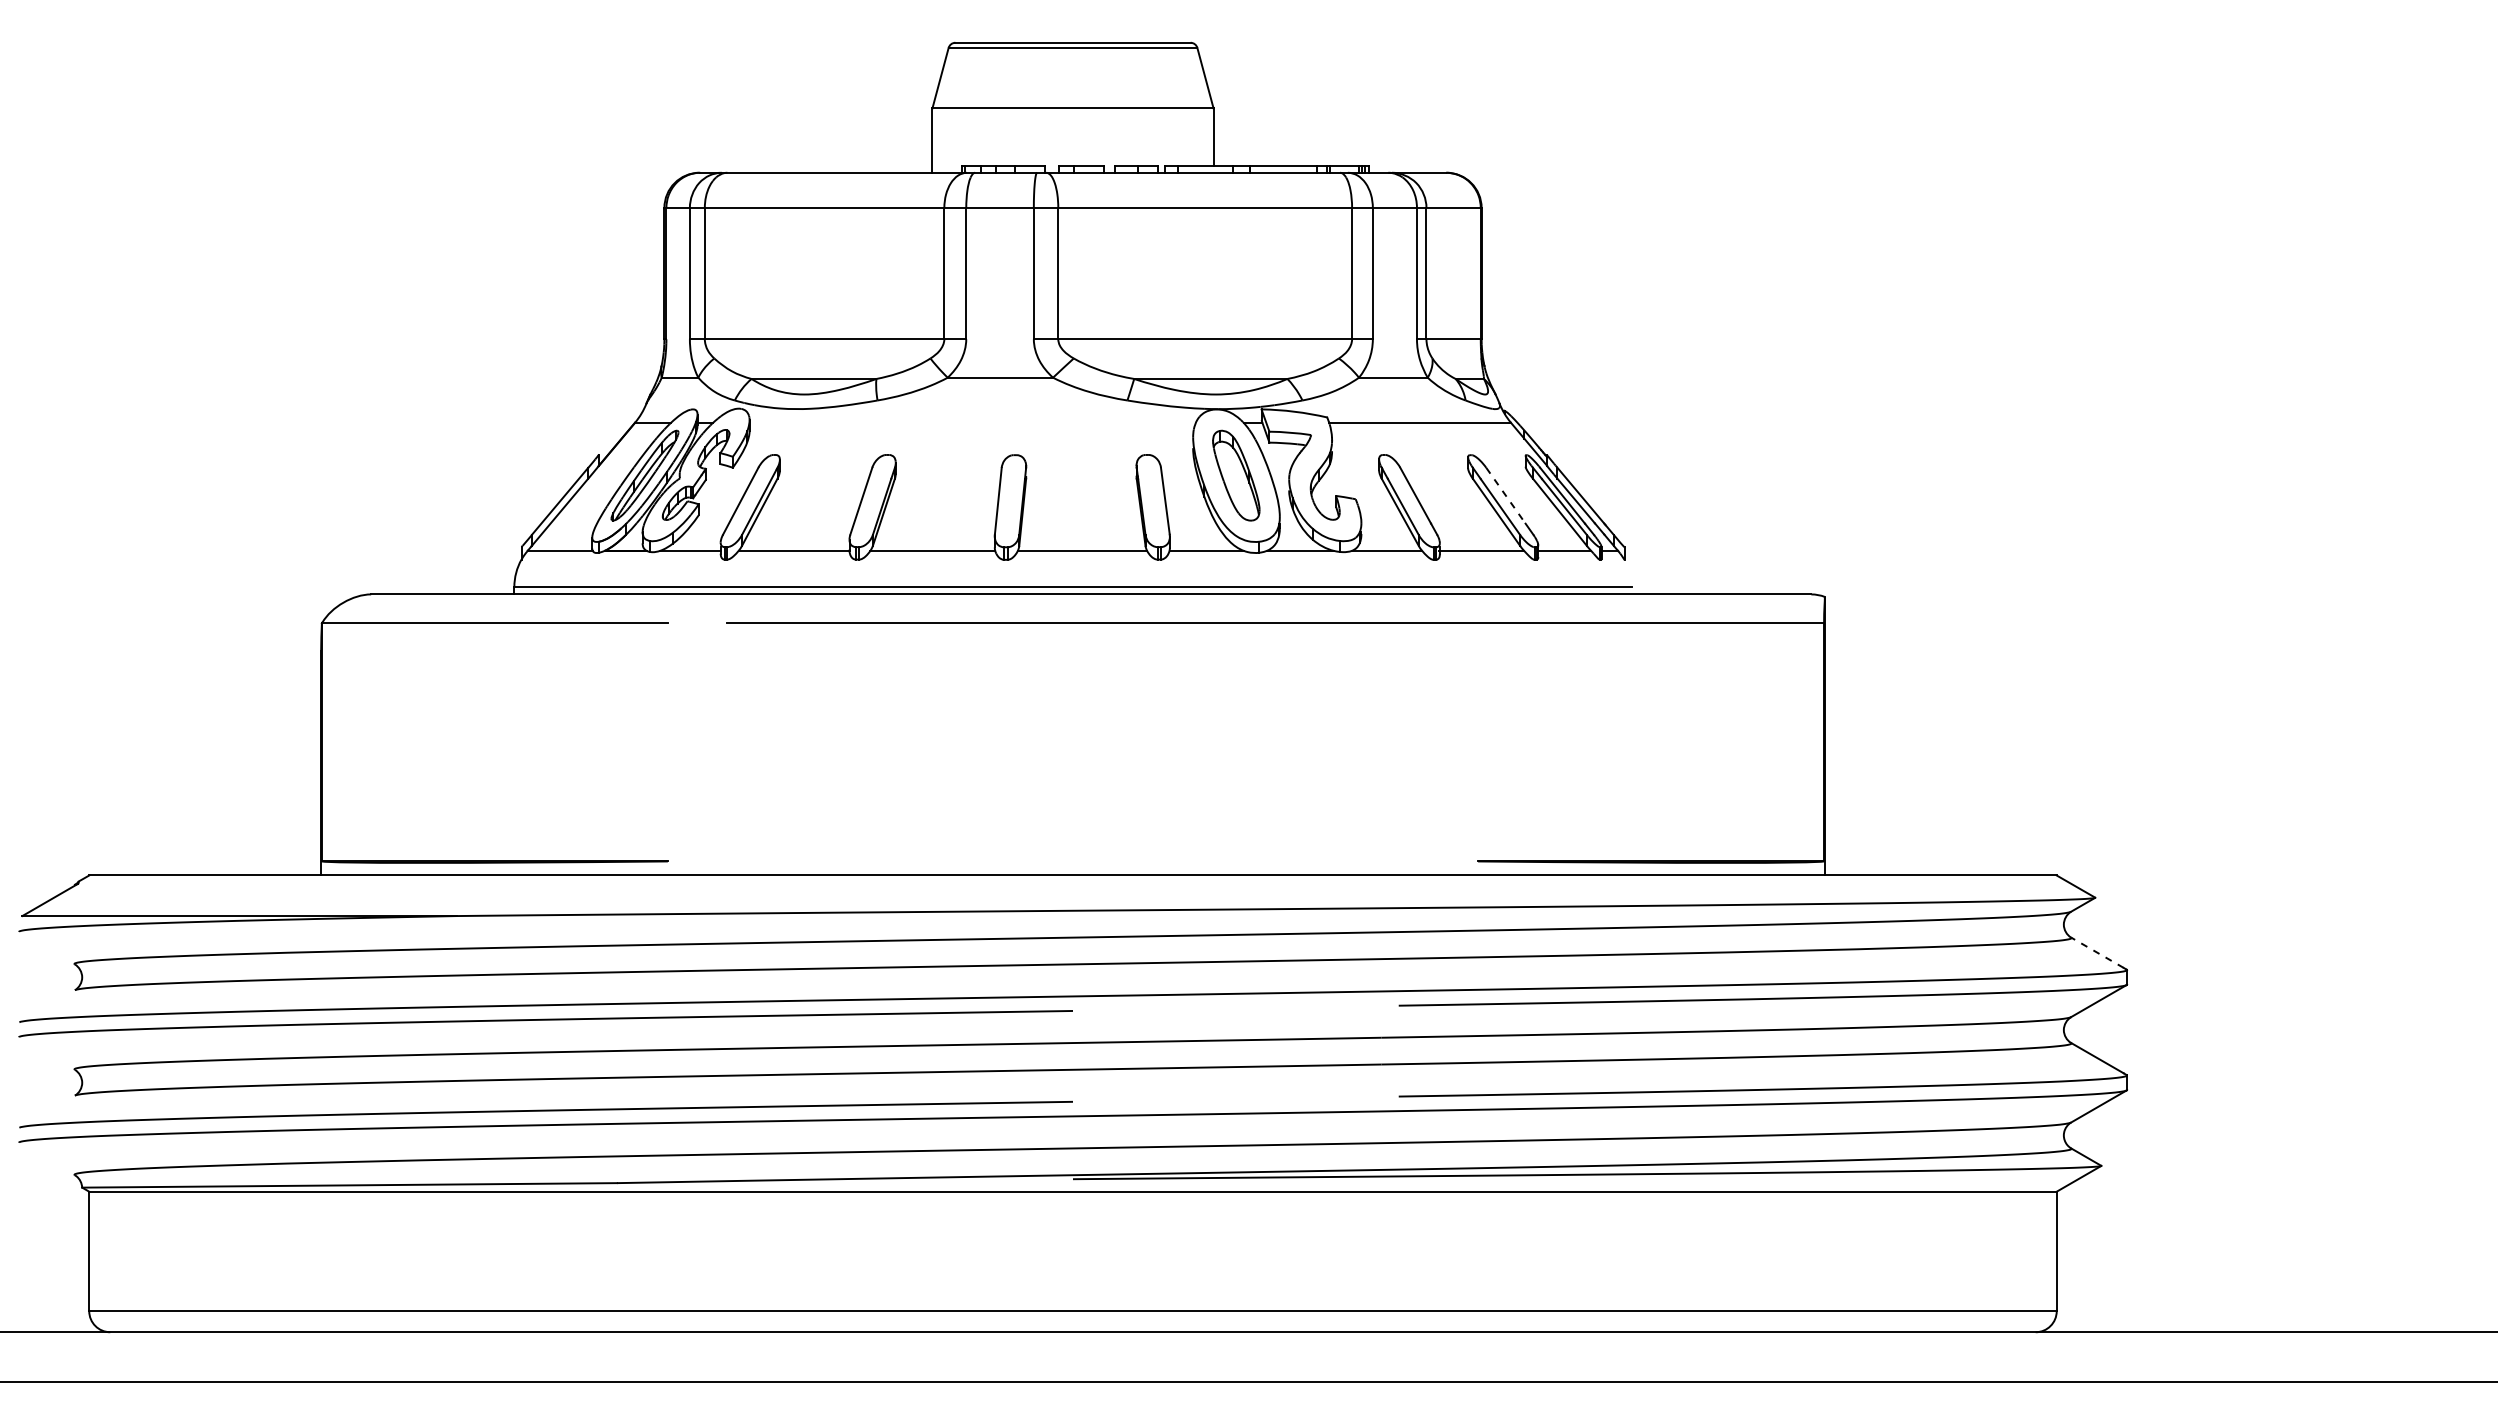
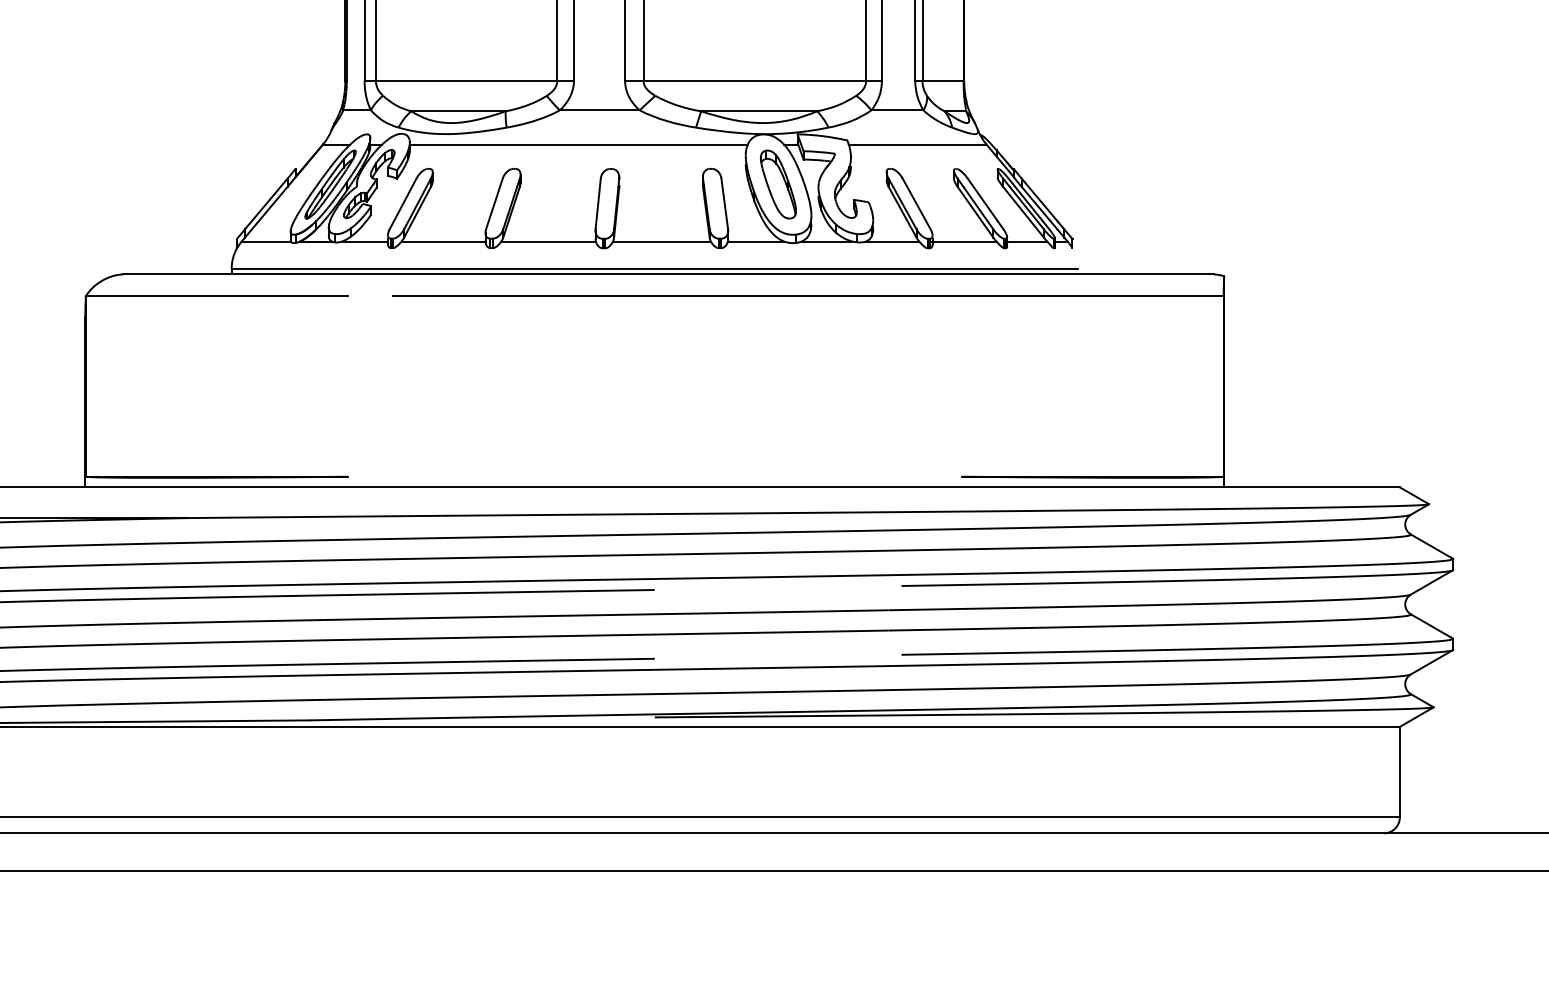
line: (972, 422) -> (578, 144), added
line: (1506, 496) -> (983, 200), dashed -> solid
line: (2097, 952) -> (1430, 545), dashed -> solid

